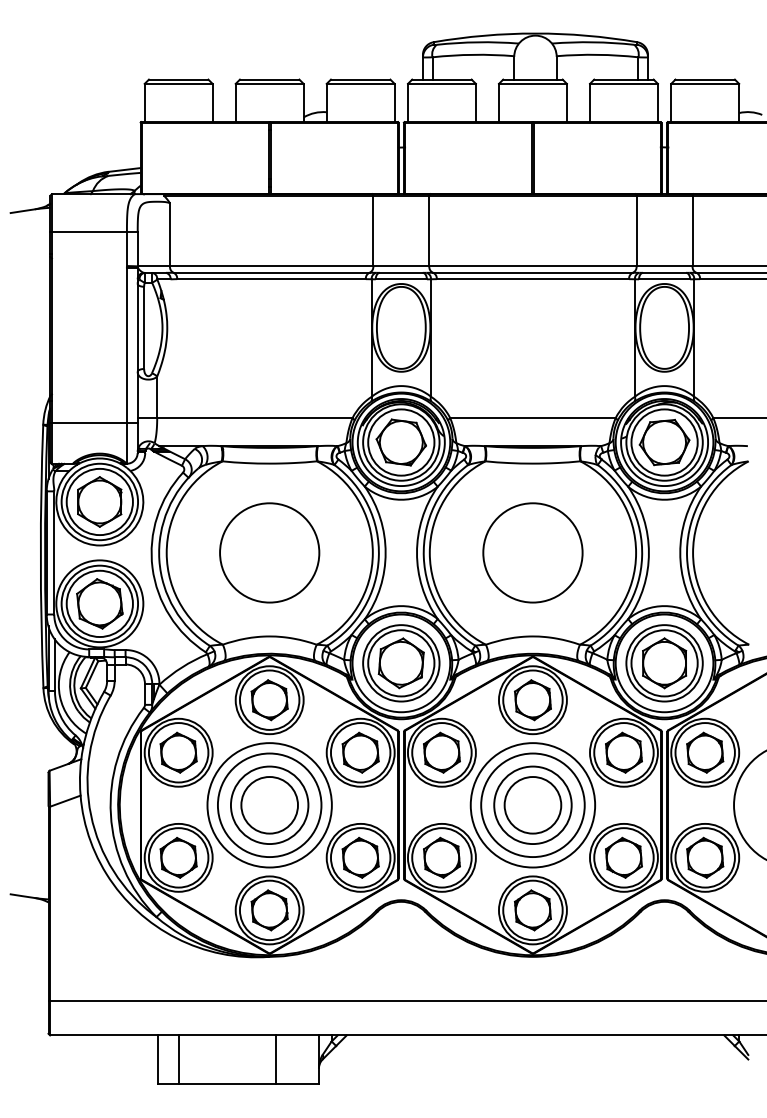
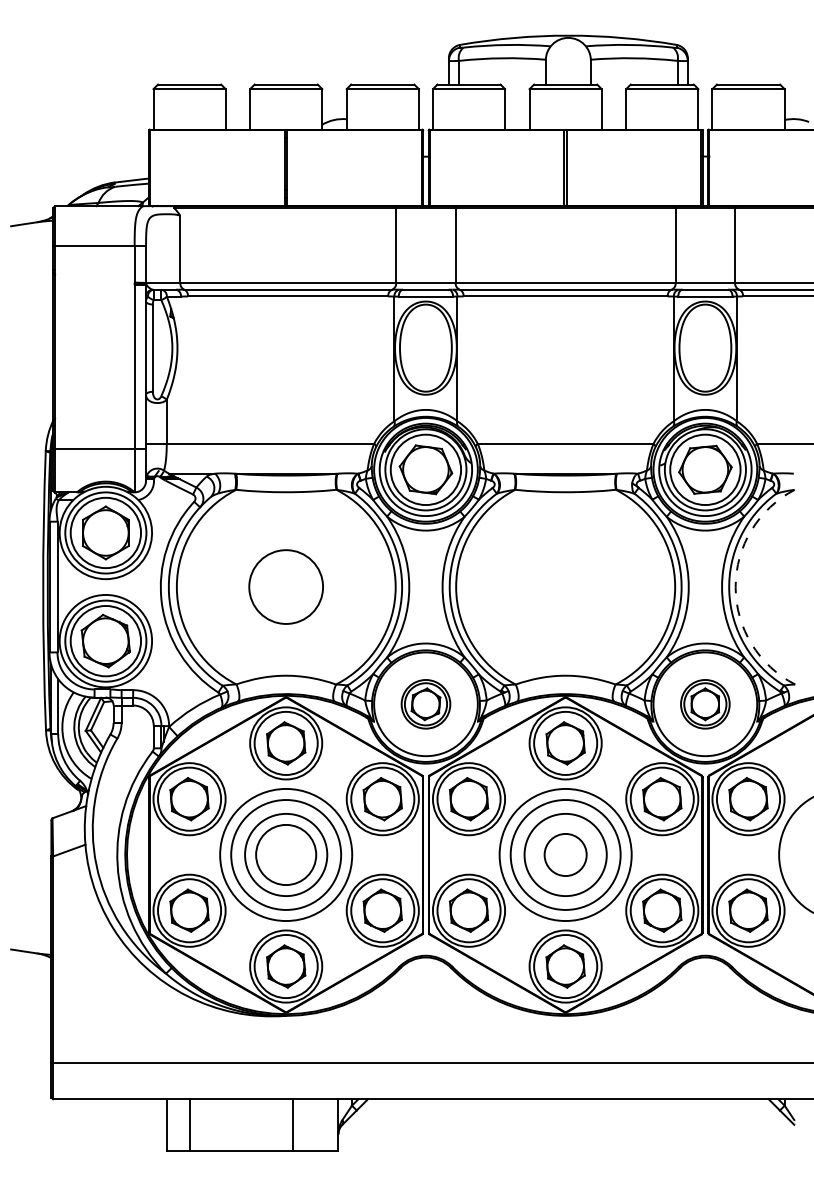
circle: (269, 552) -> (285, 586), size x0.7
circle: (532, 552) -> (565, 586), removed
arc: (693, 553) -> (736, 587), solid -> dashed
part: (401, 663) -> (426, 704), size x0.6
part: (664, 663) -> (705, 704), size x0.6
circle: (532, 805) -> (565, 855), size x0.7

